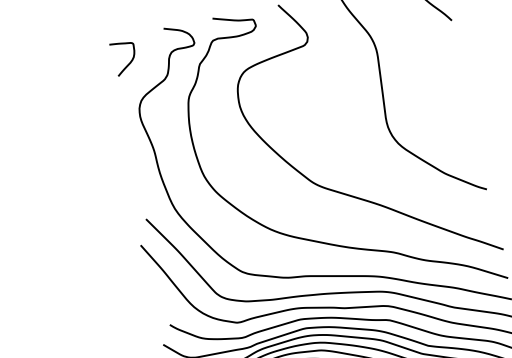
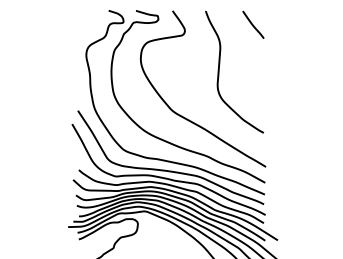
curve: (130, 59) -> (87, 23), removed

